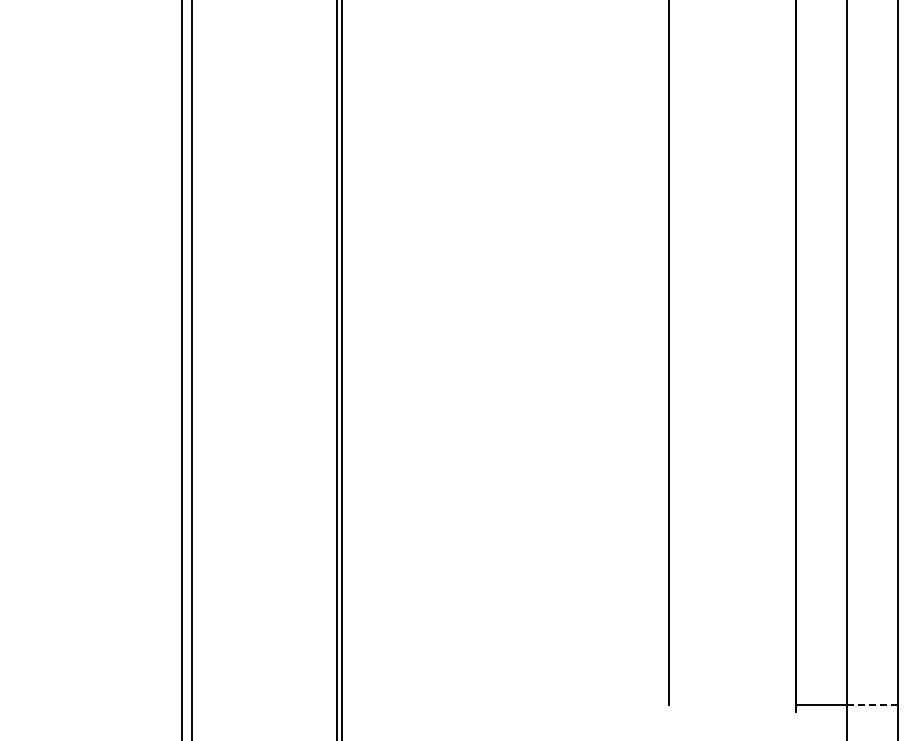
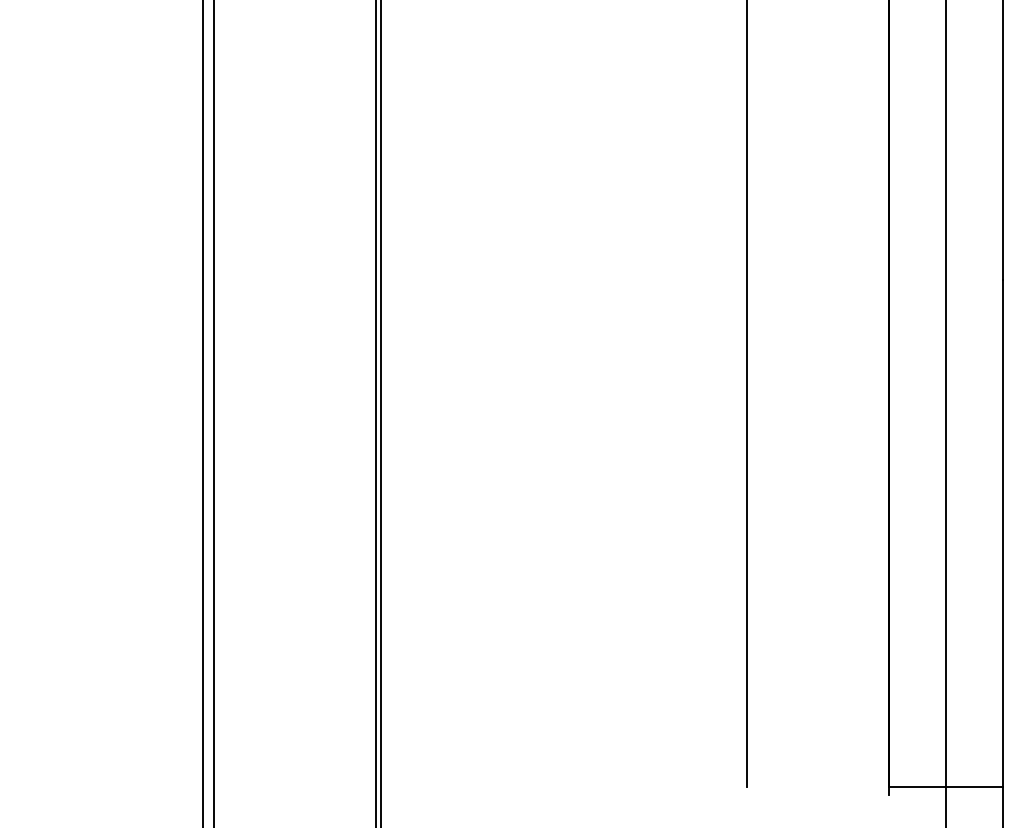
line: (872, 704) -> (974, 787), dashed -> solid

